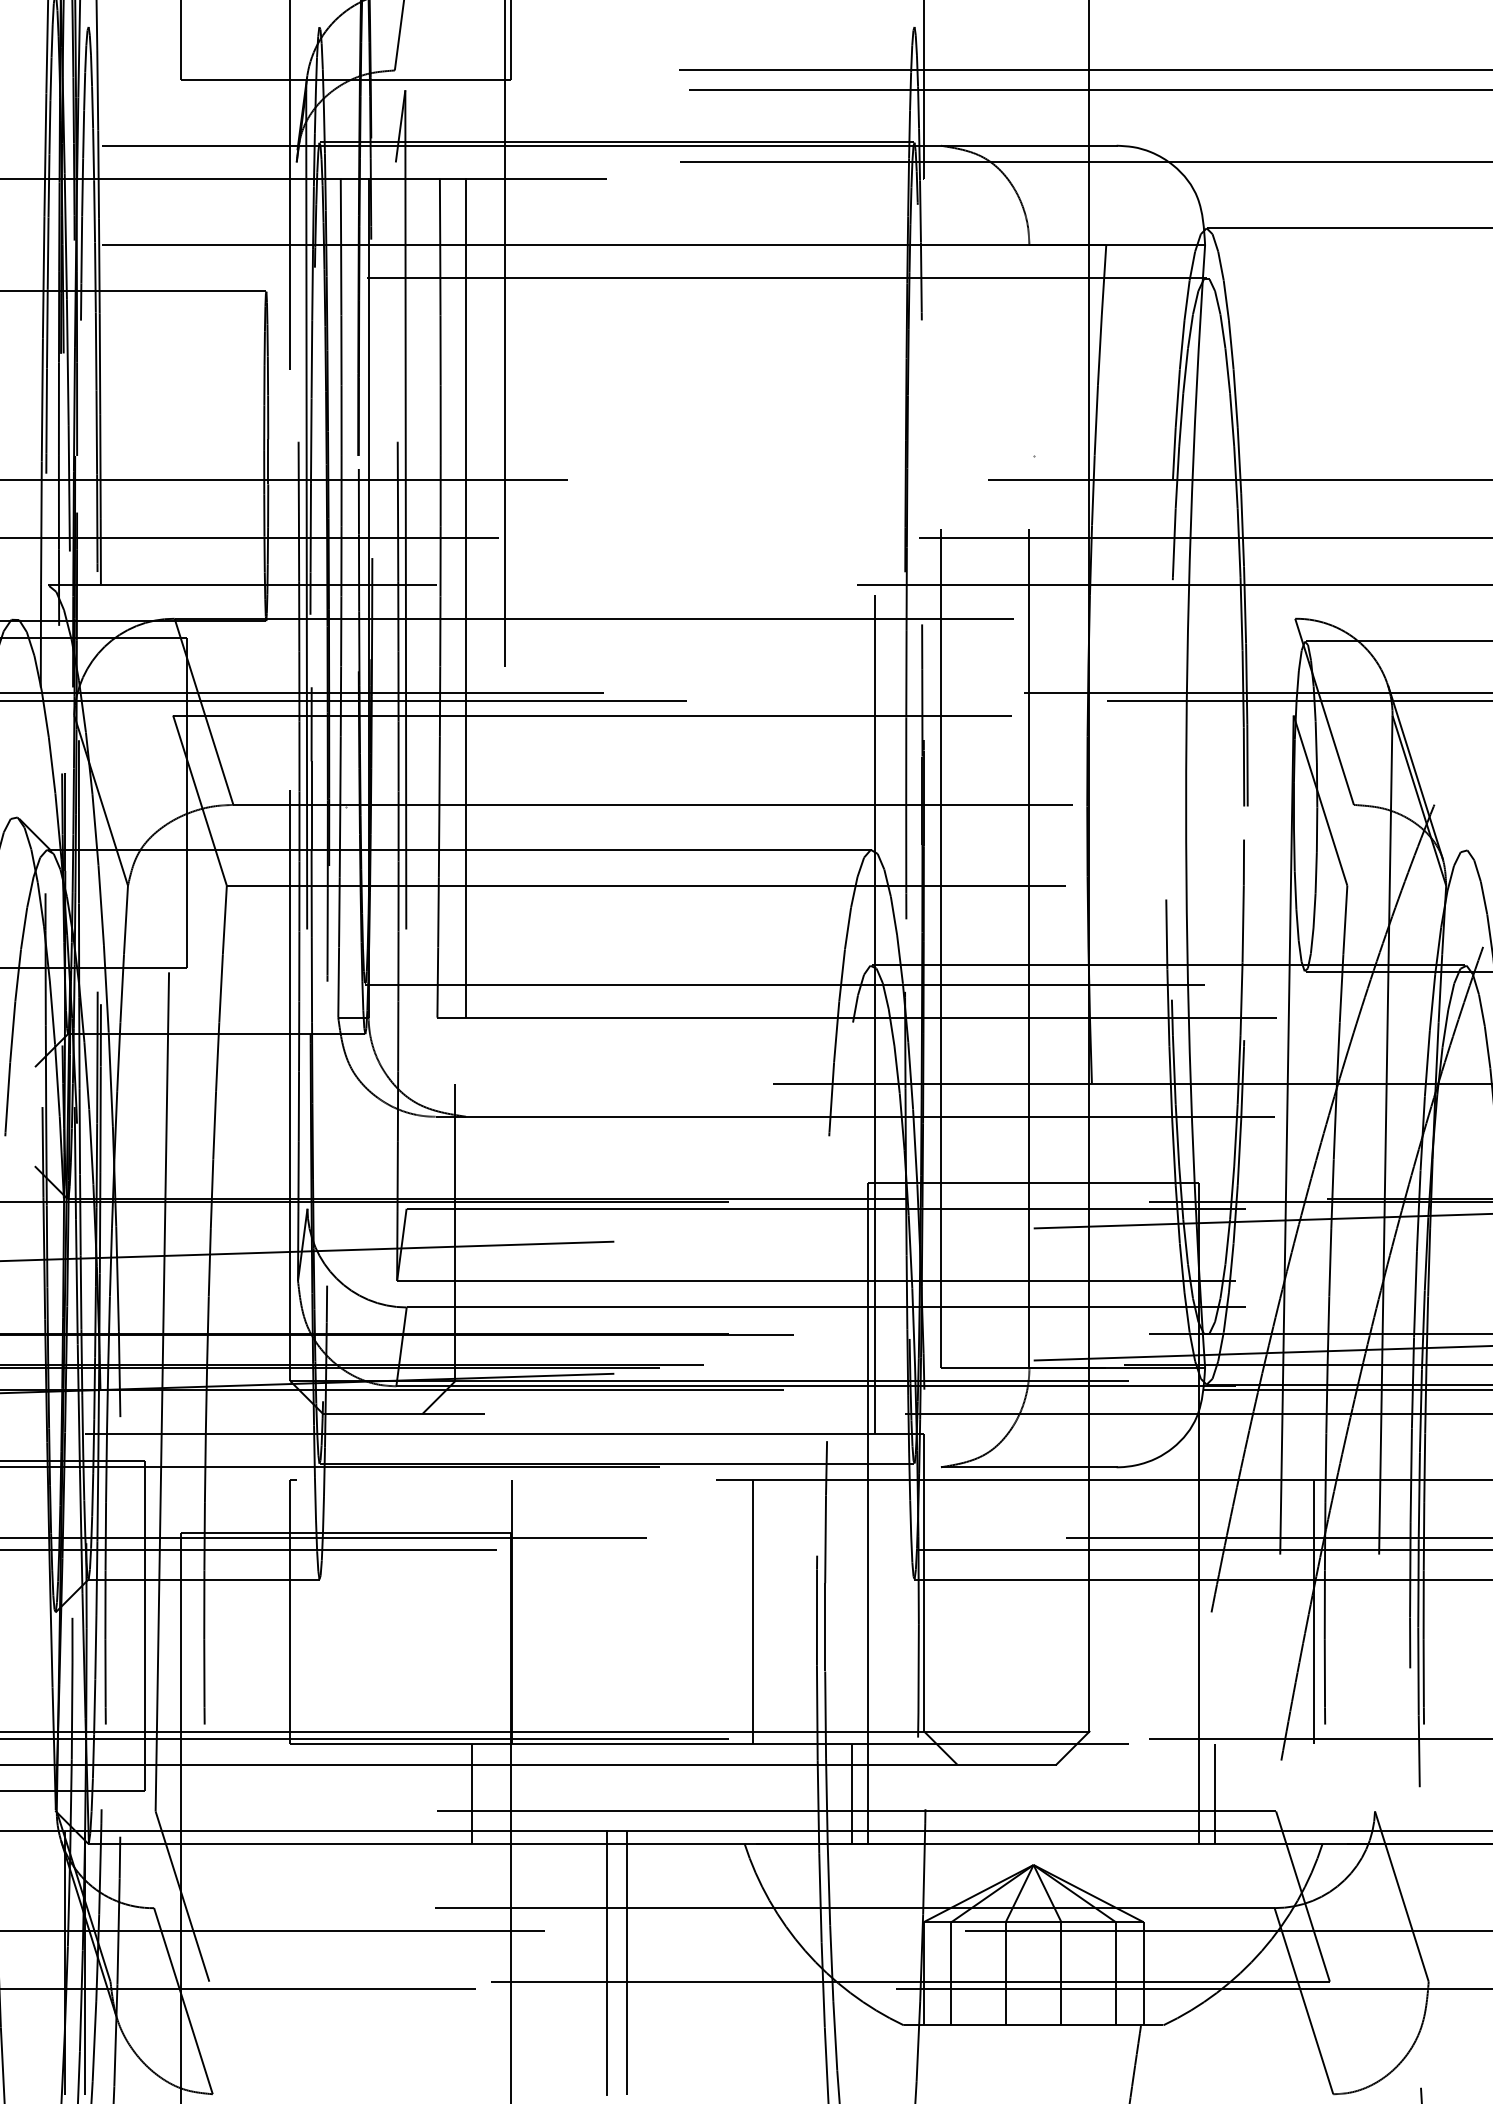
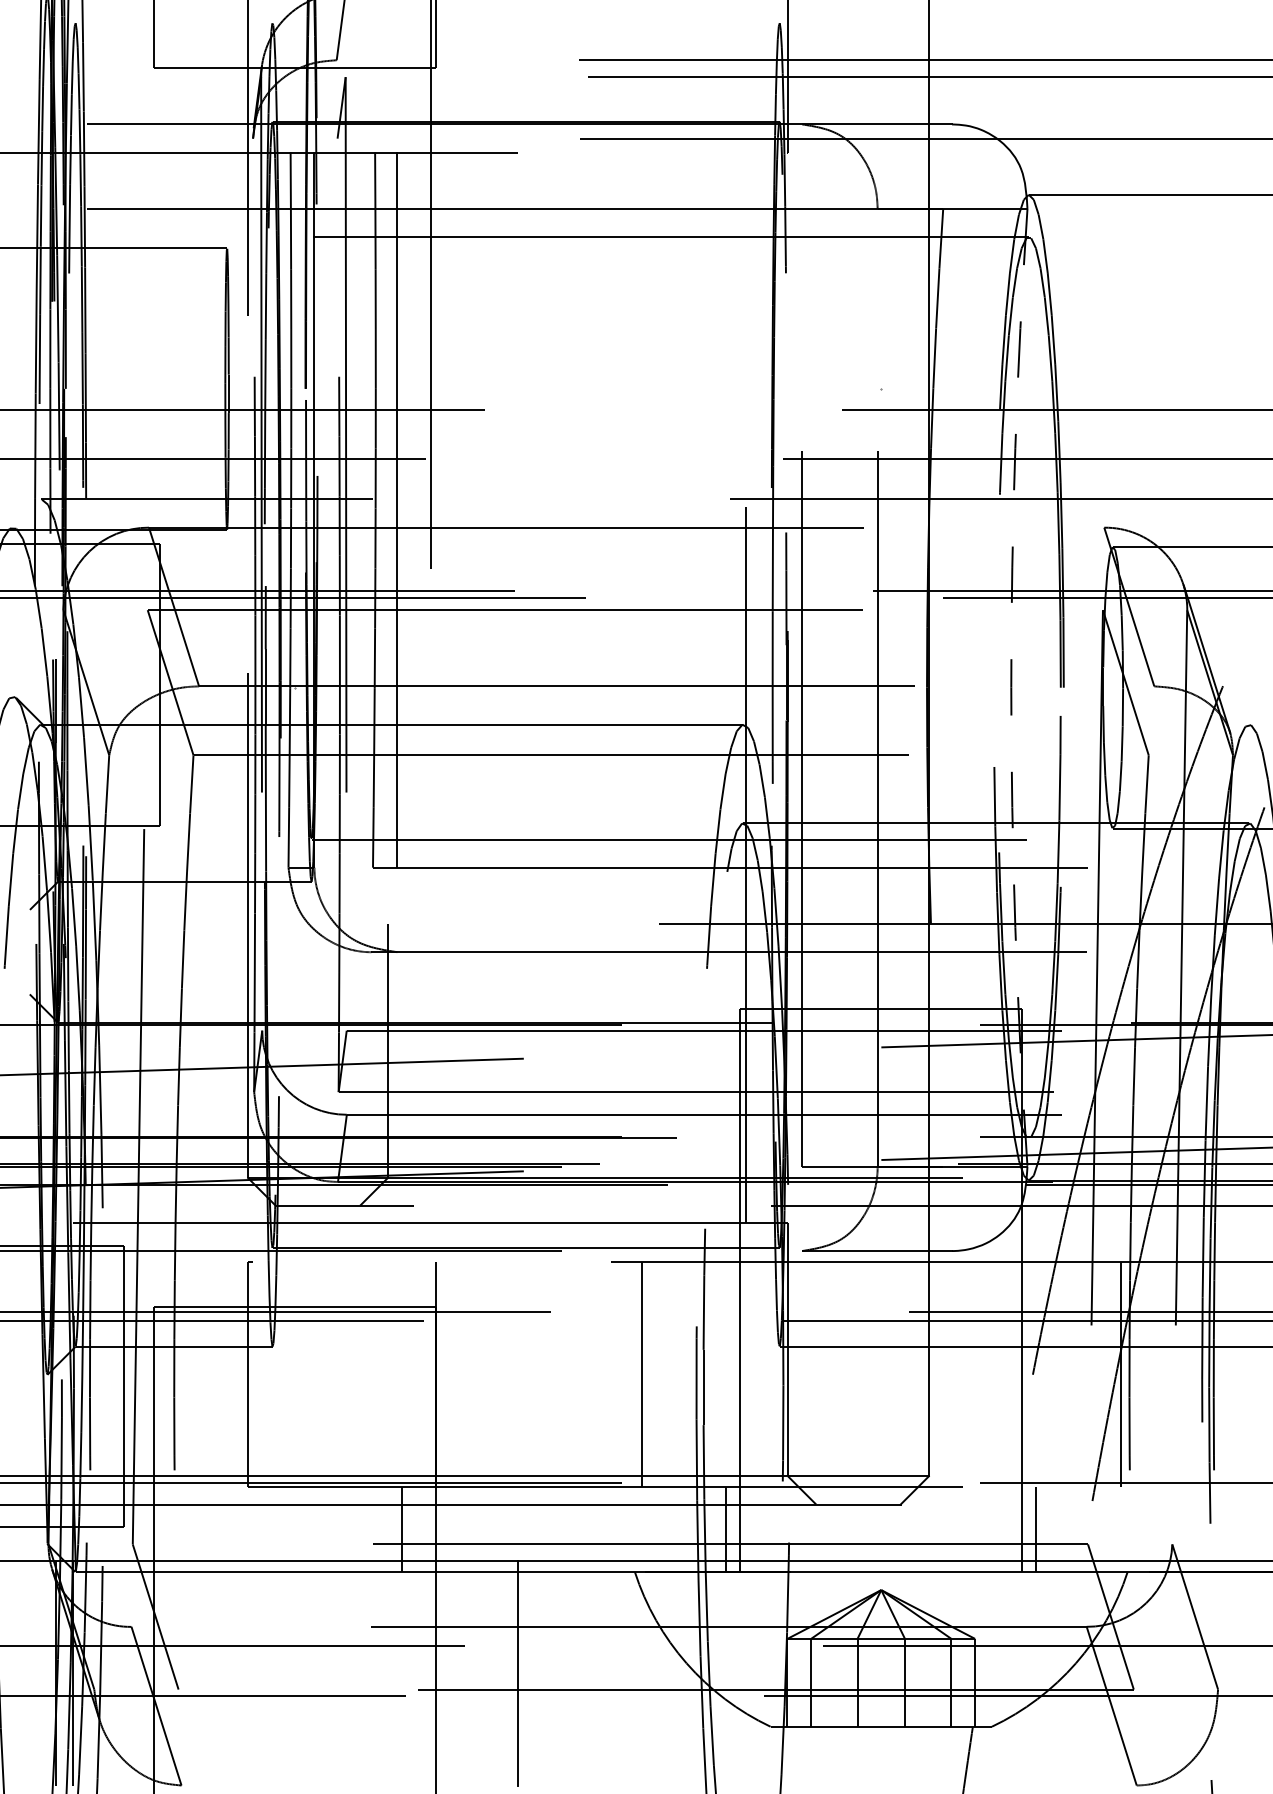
arc: (1186, 806) -> (1011, 687), solid -> dashed
line: (626, 1962) -> (534, 1673), removed

